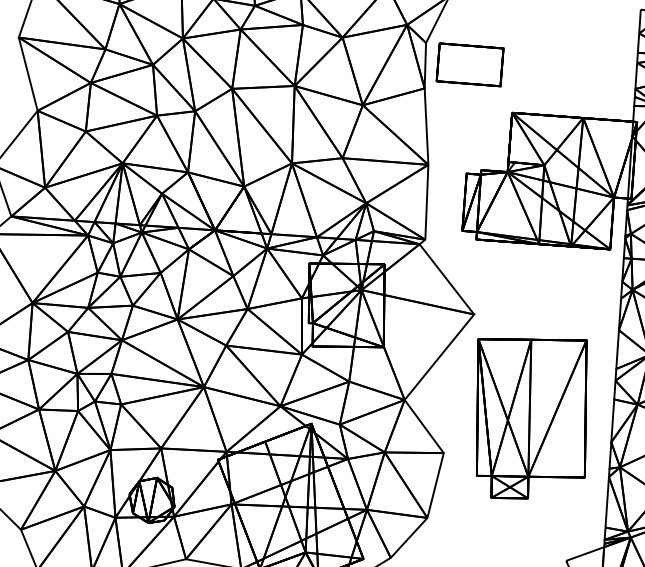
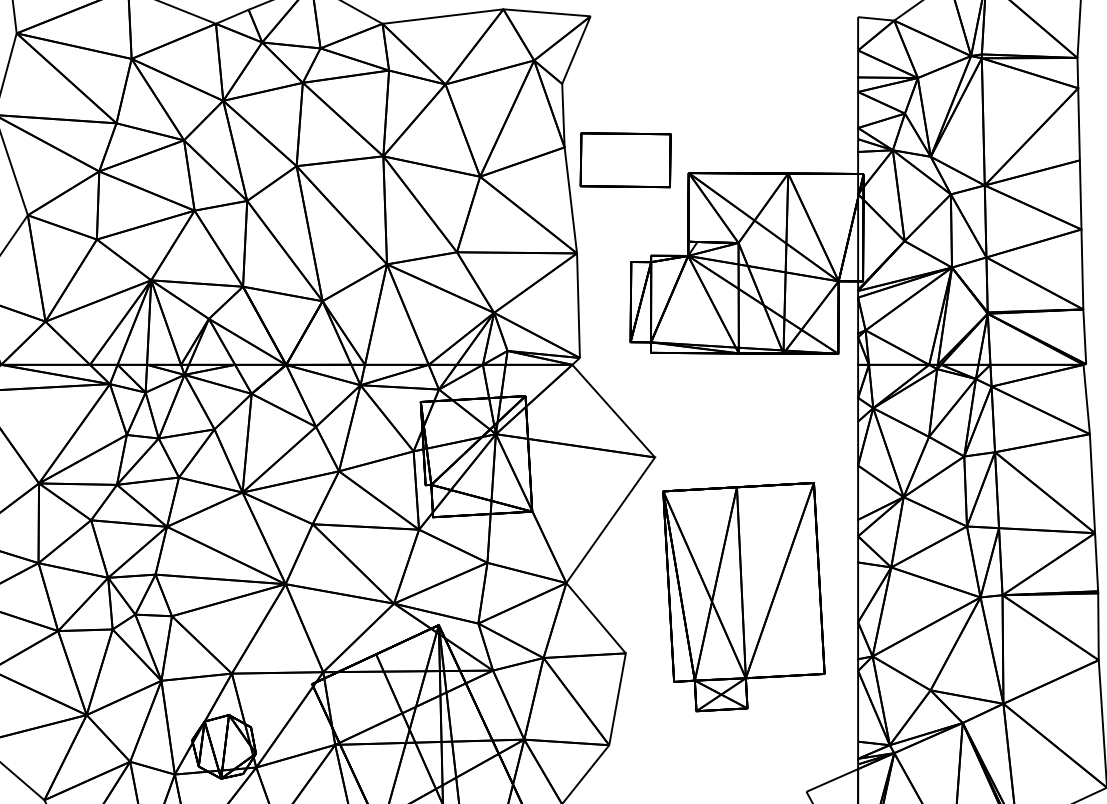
part: (469, 65) -> (625, 160), moved

